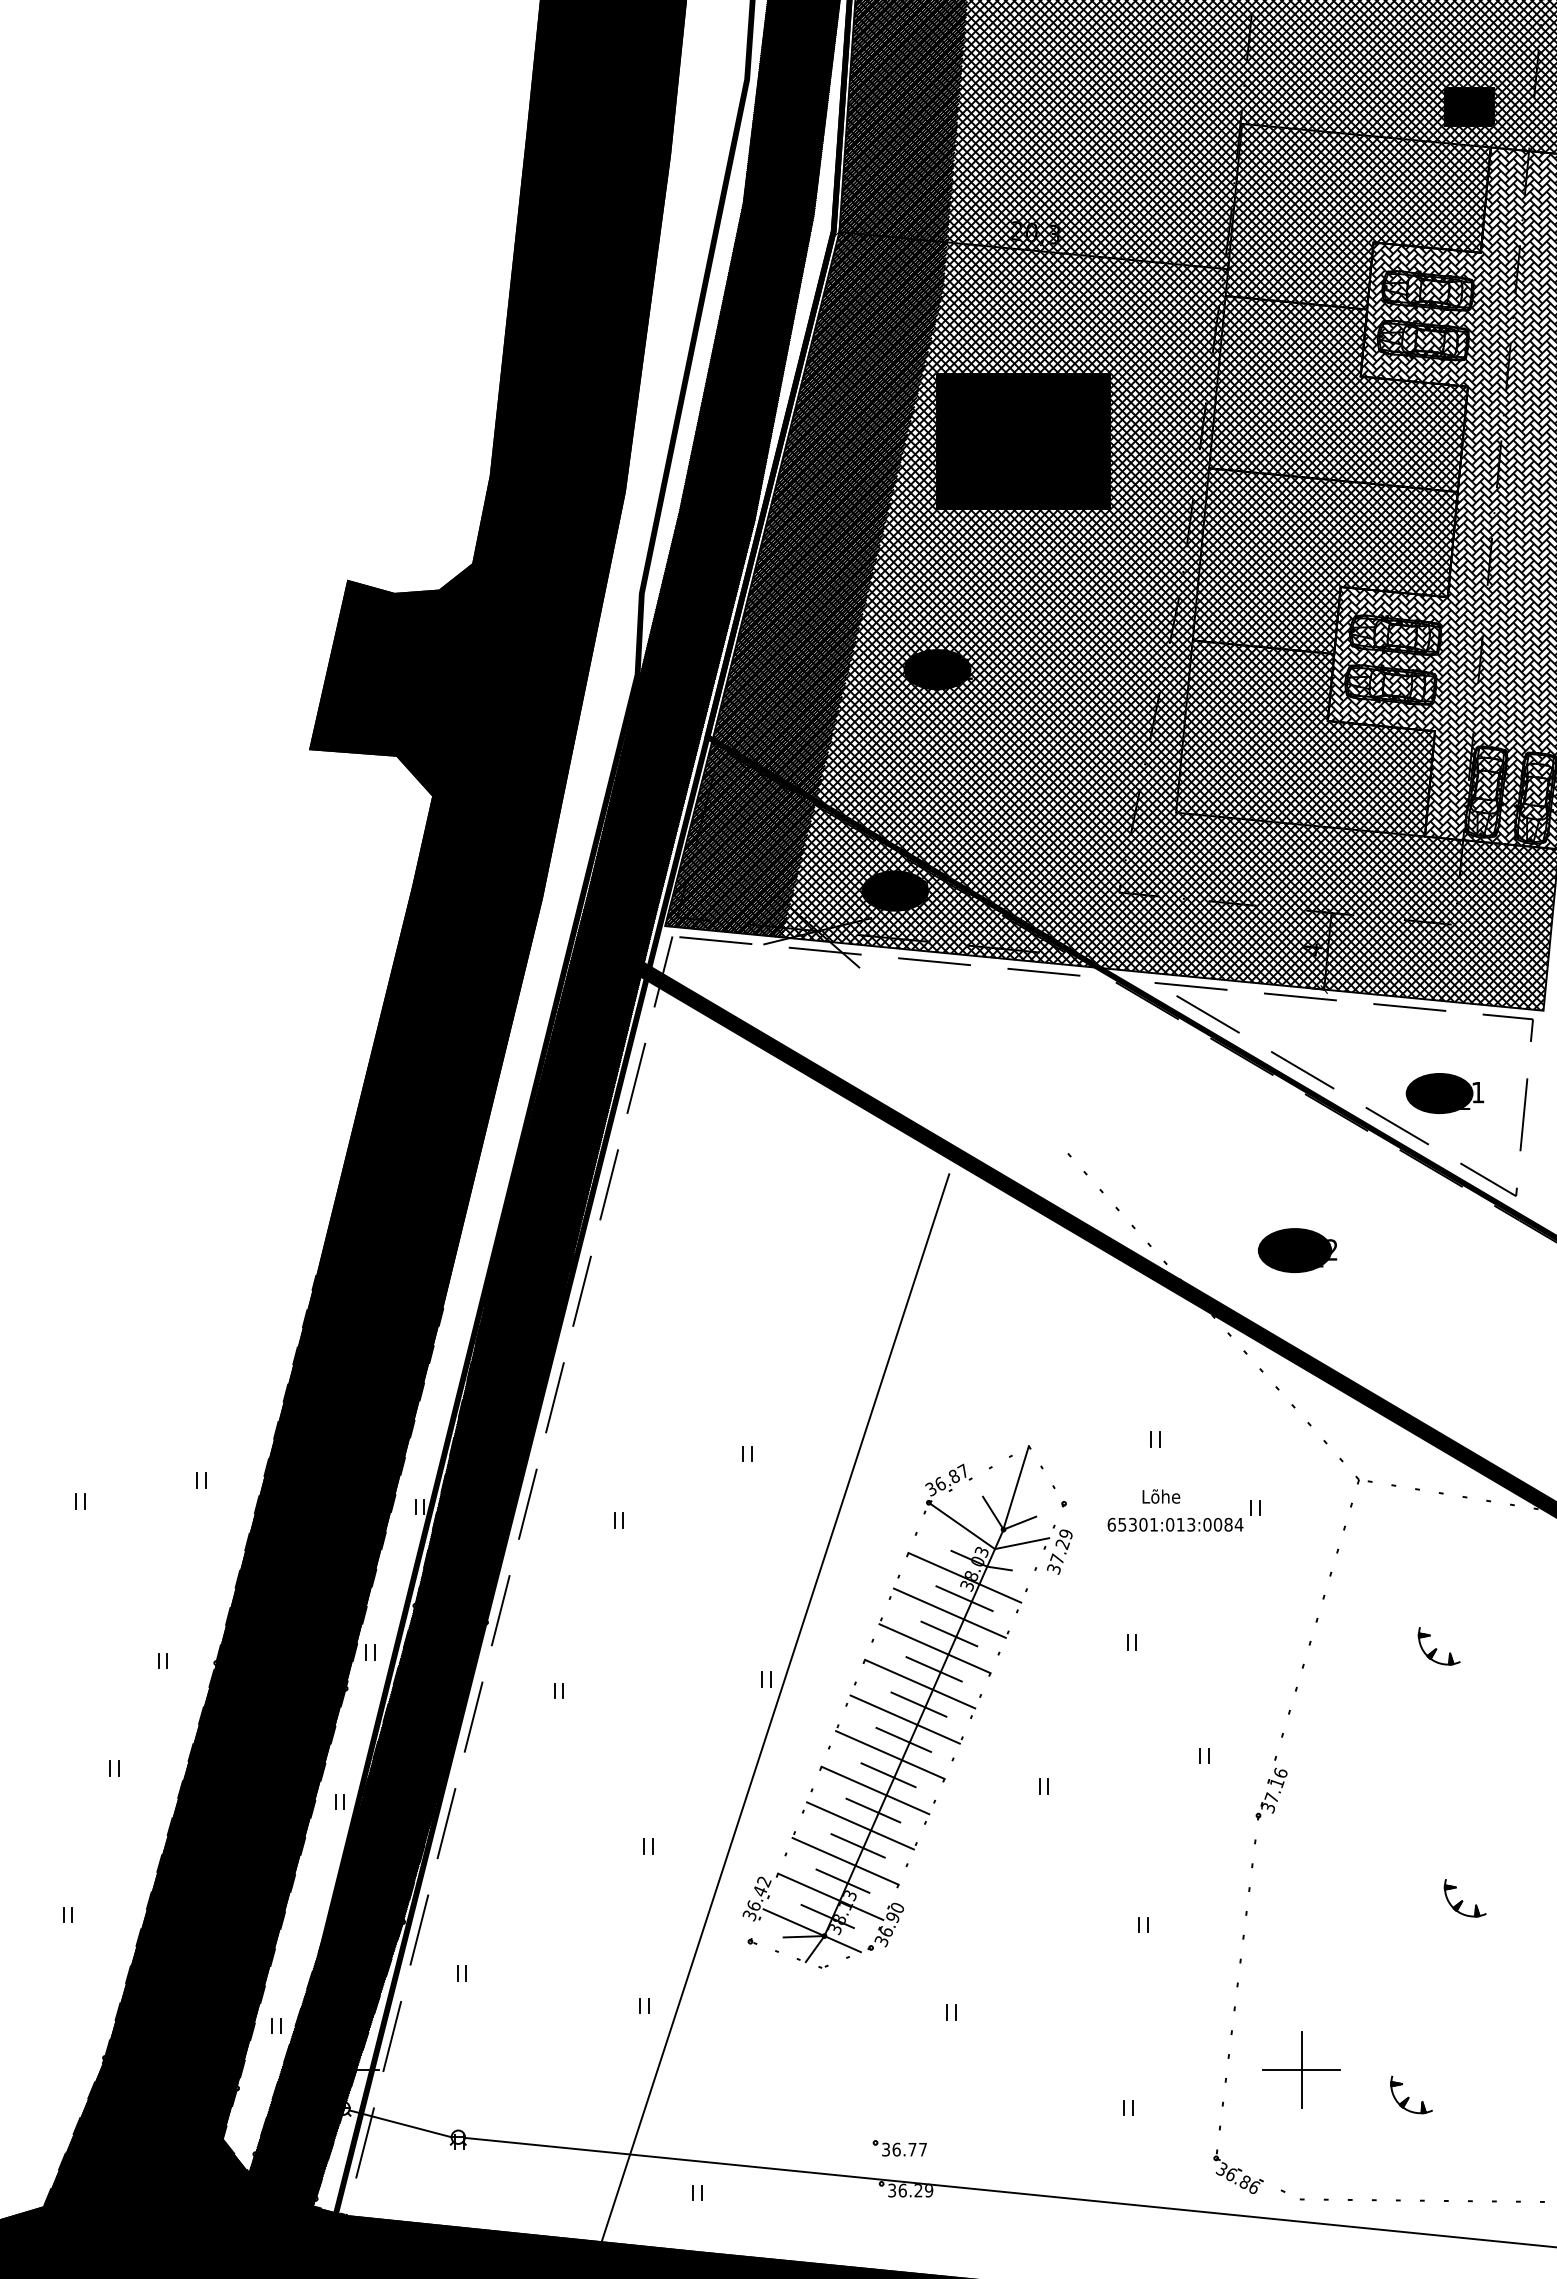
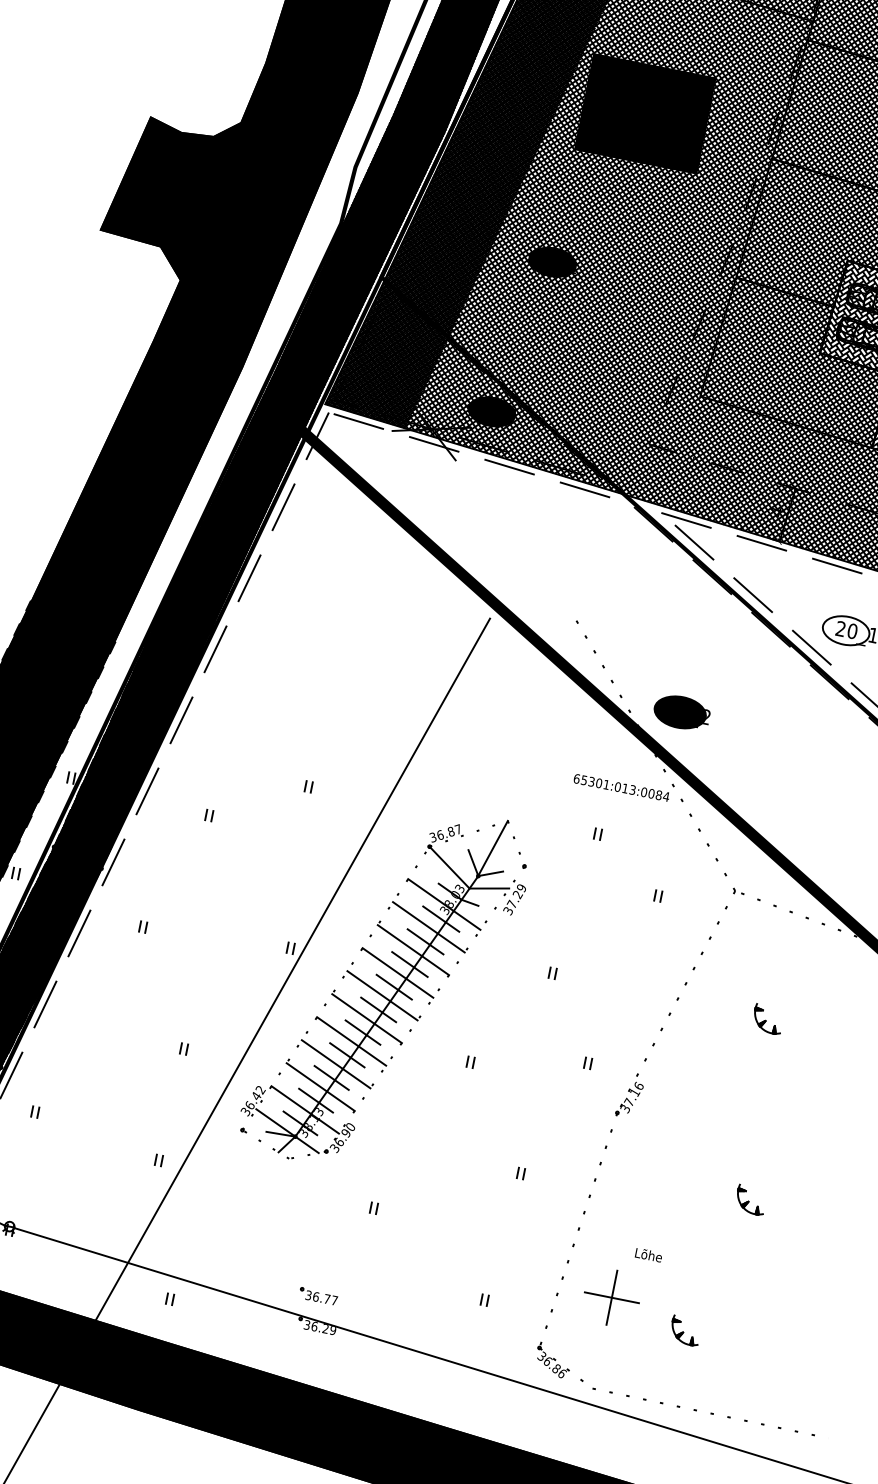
fill: (1439, 1093) -> (846, 630), removed
part: (1297, 1250) -> (682, 712), moved
text: (1161, 1496) -> (648, 1255), moved
text: (1175, 1524) -> (621, 787), moved

